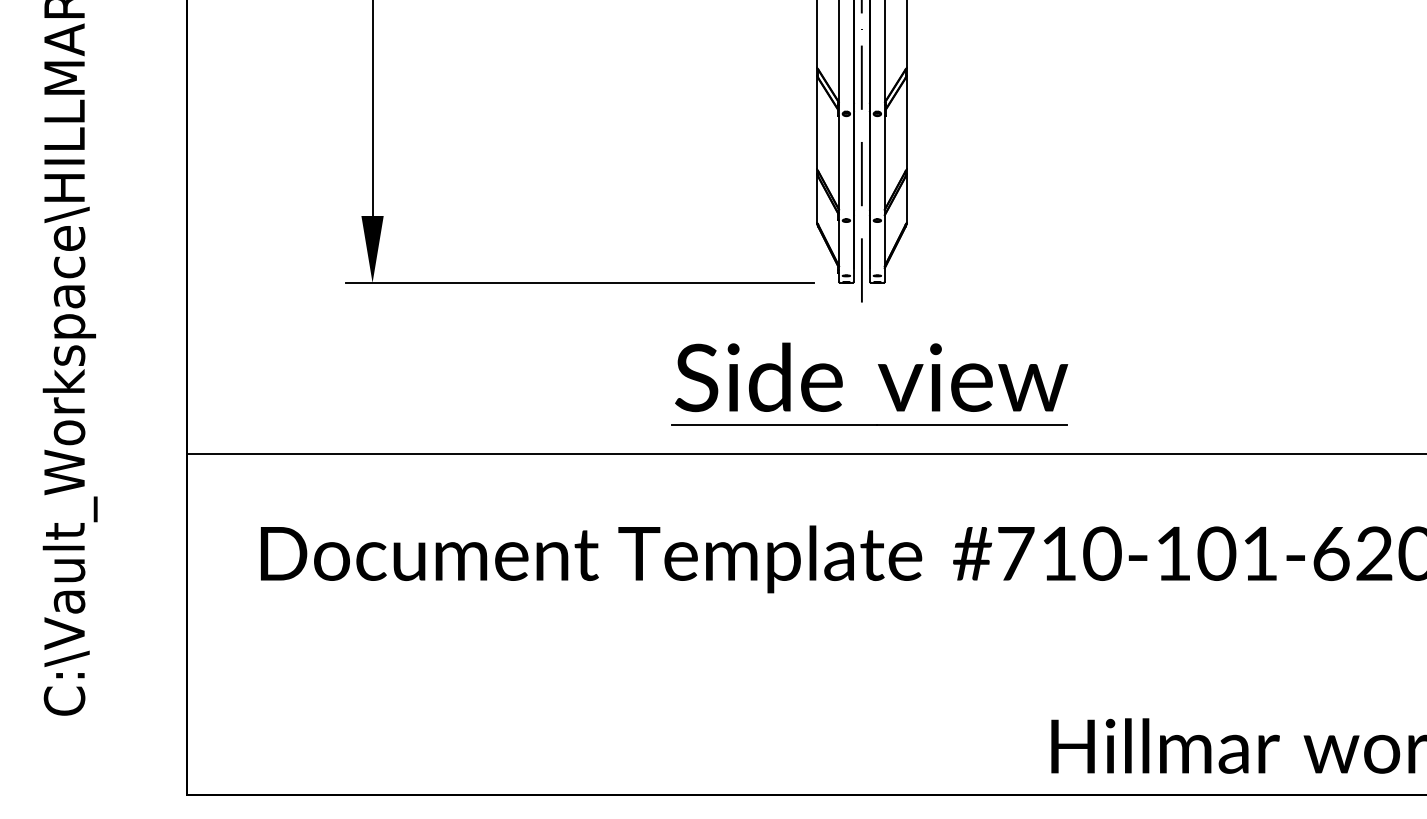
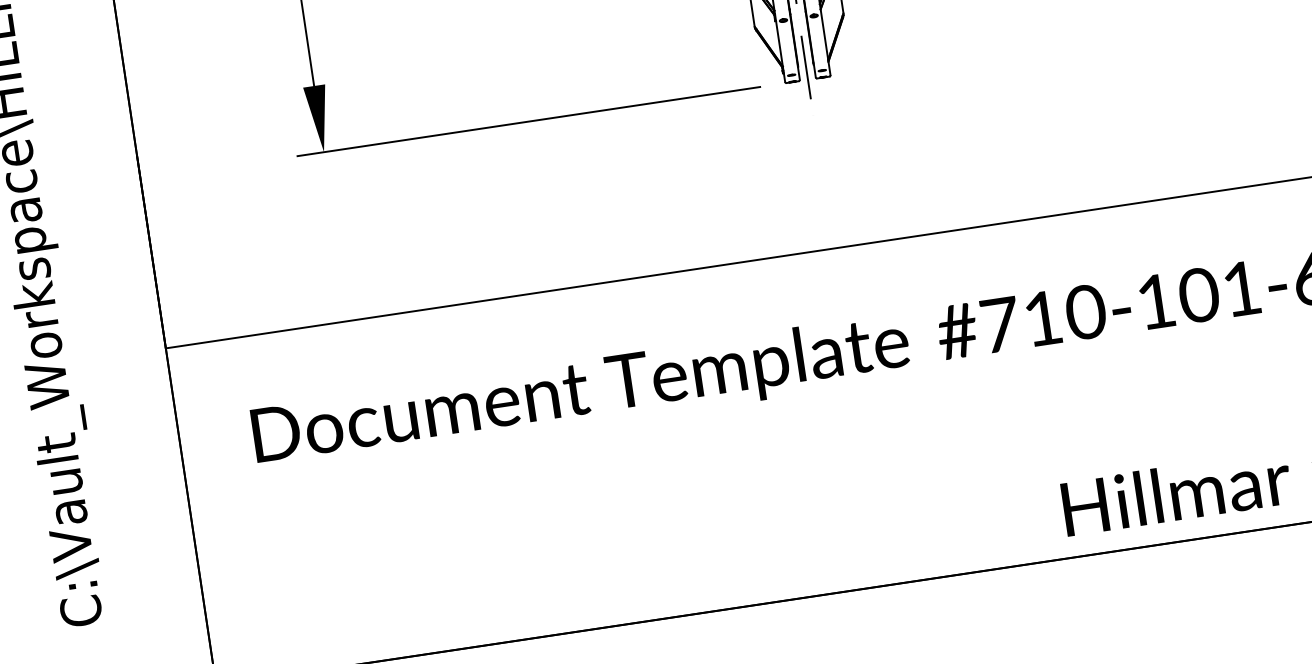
part: (882, 376) -> (842, 169), removed

